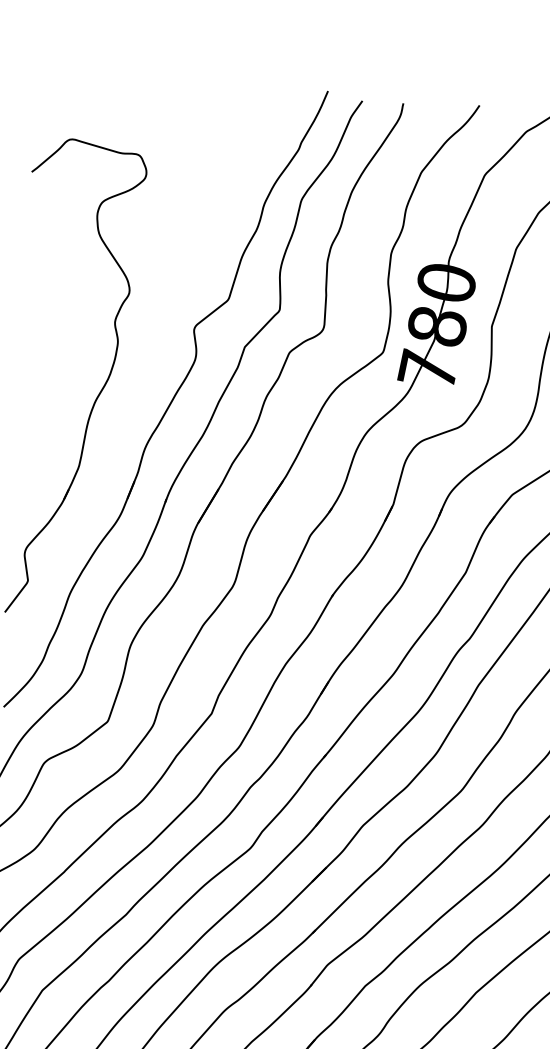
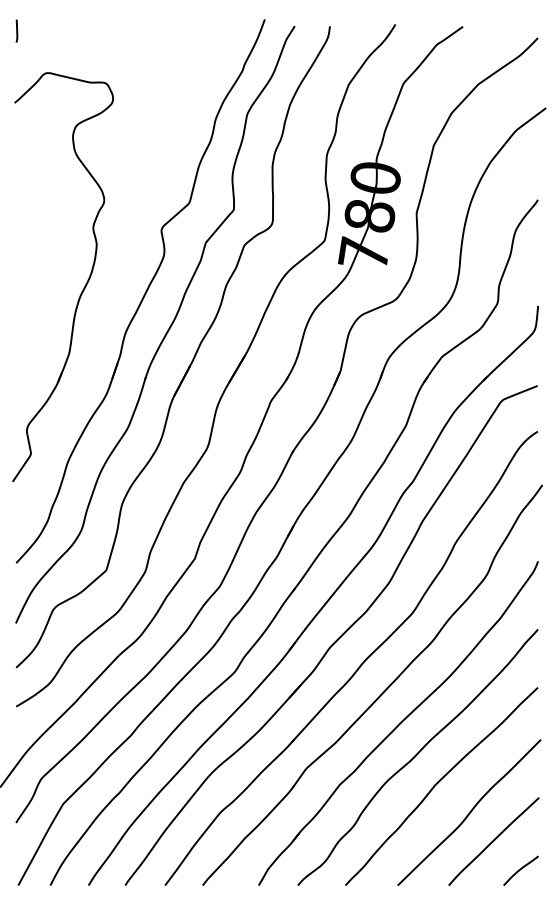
line: (38, 87) -> (16, 30), added

